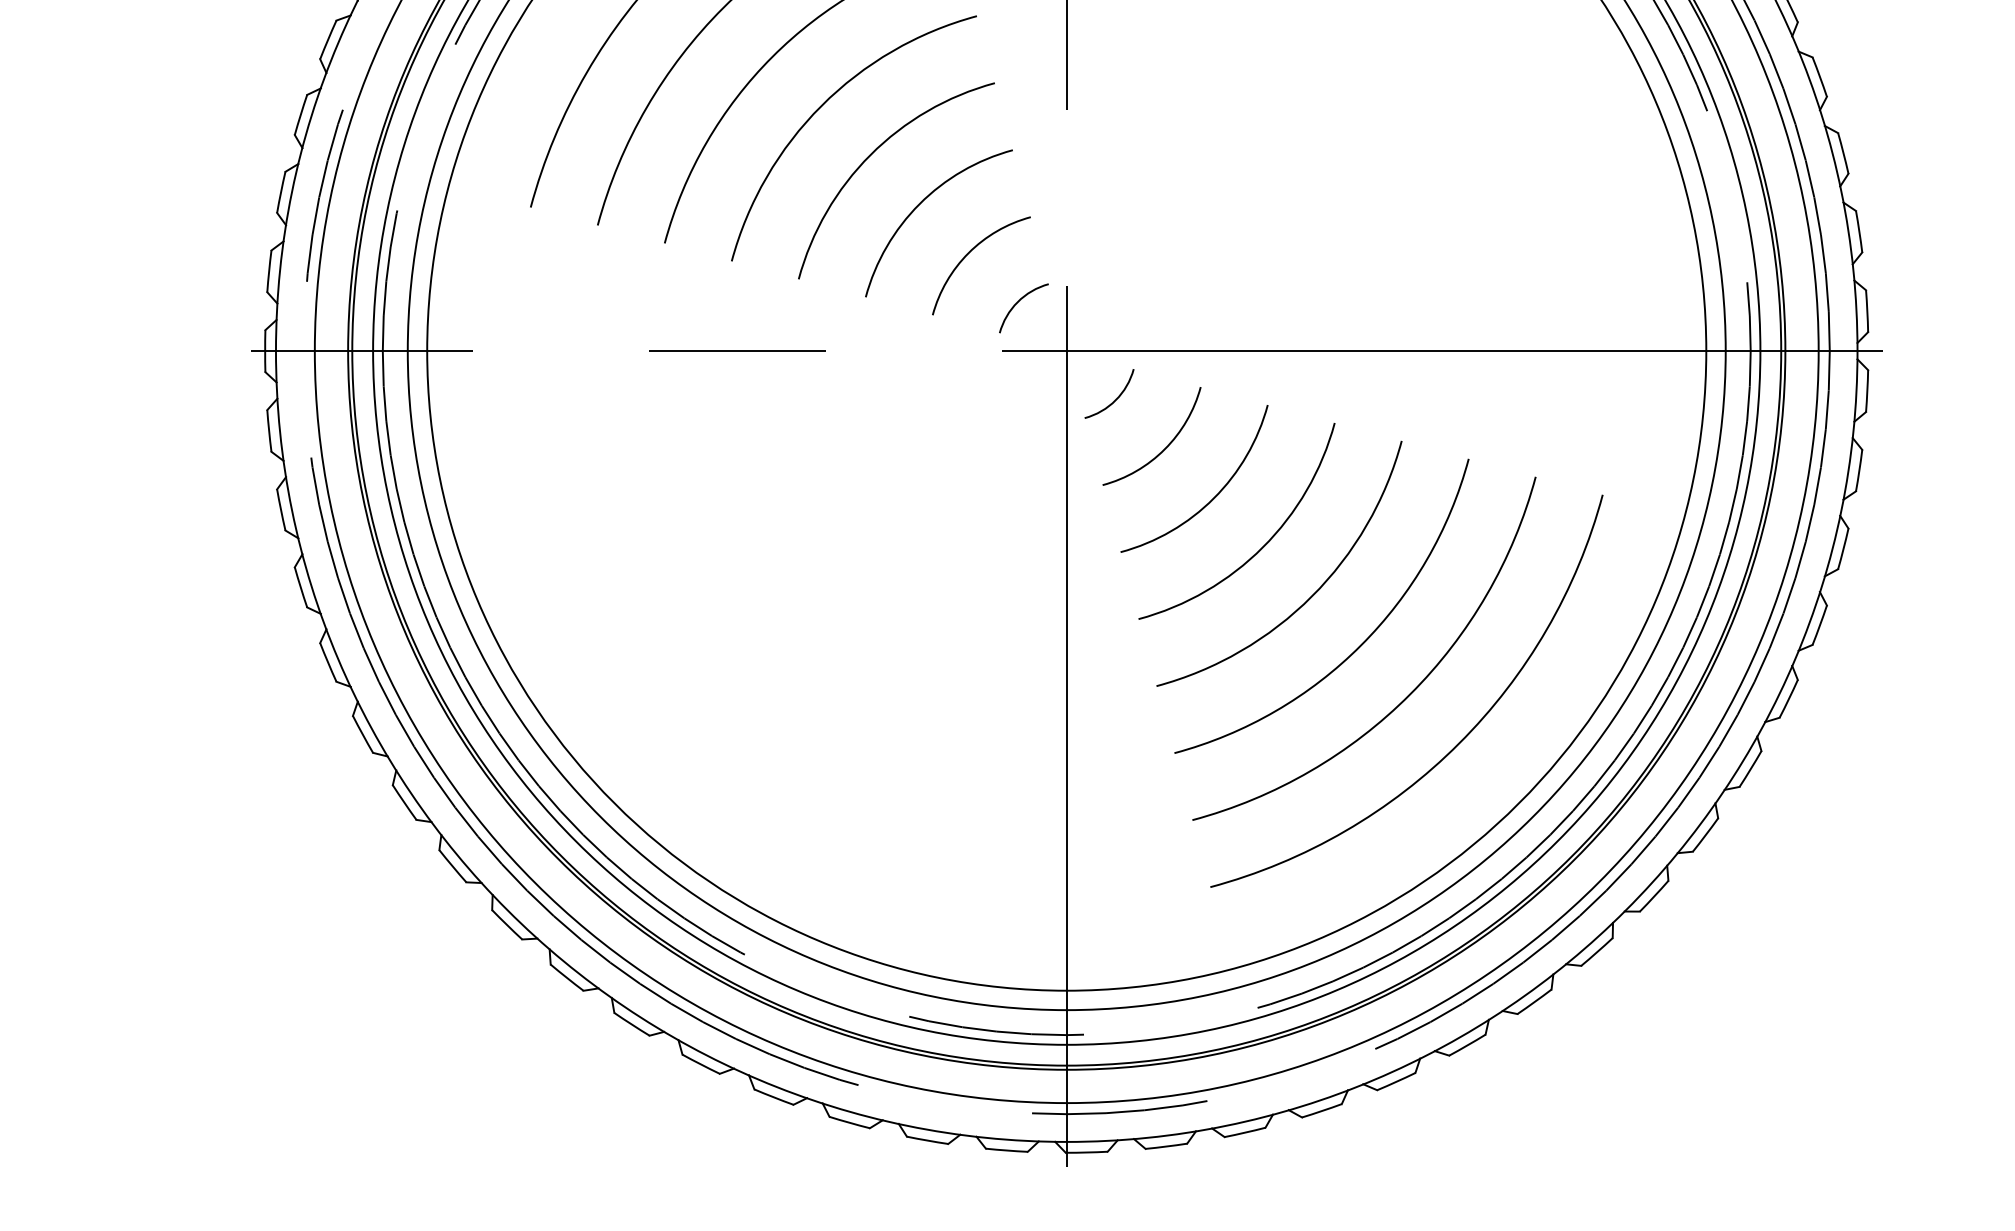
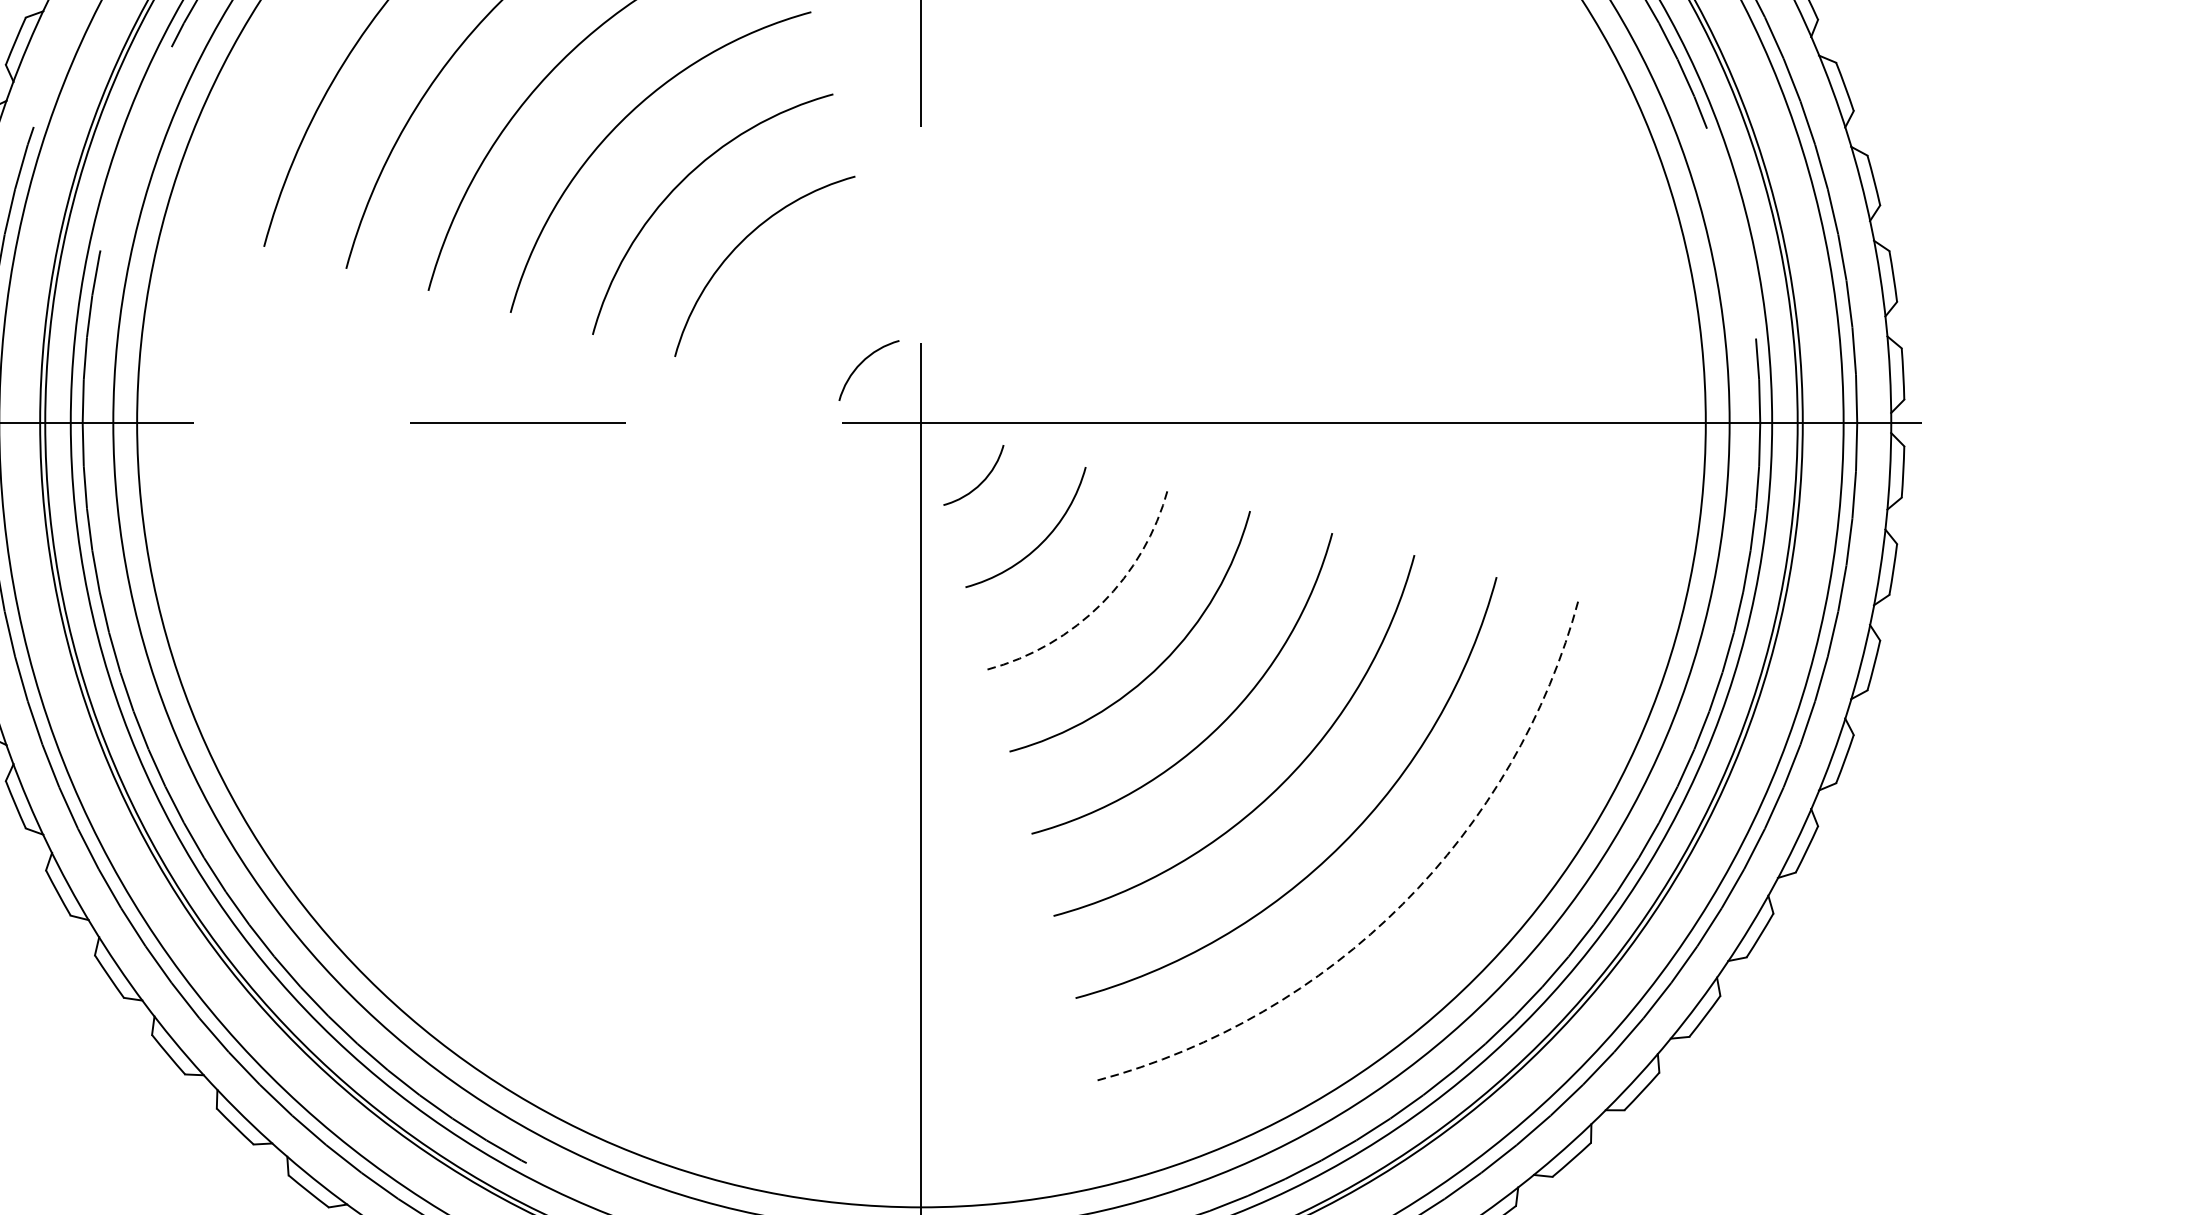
arc: (969, 253) -> (802, 303), removed
arc: (1213, 498) -> (1101, 603), solid -> dashed
arc: (1459, 743) -> (1403, 904), solid -> dashed

